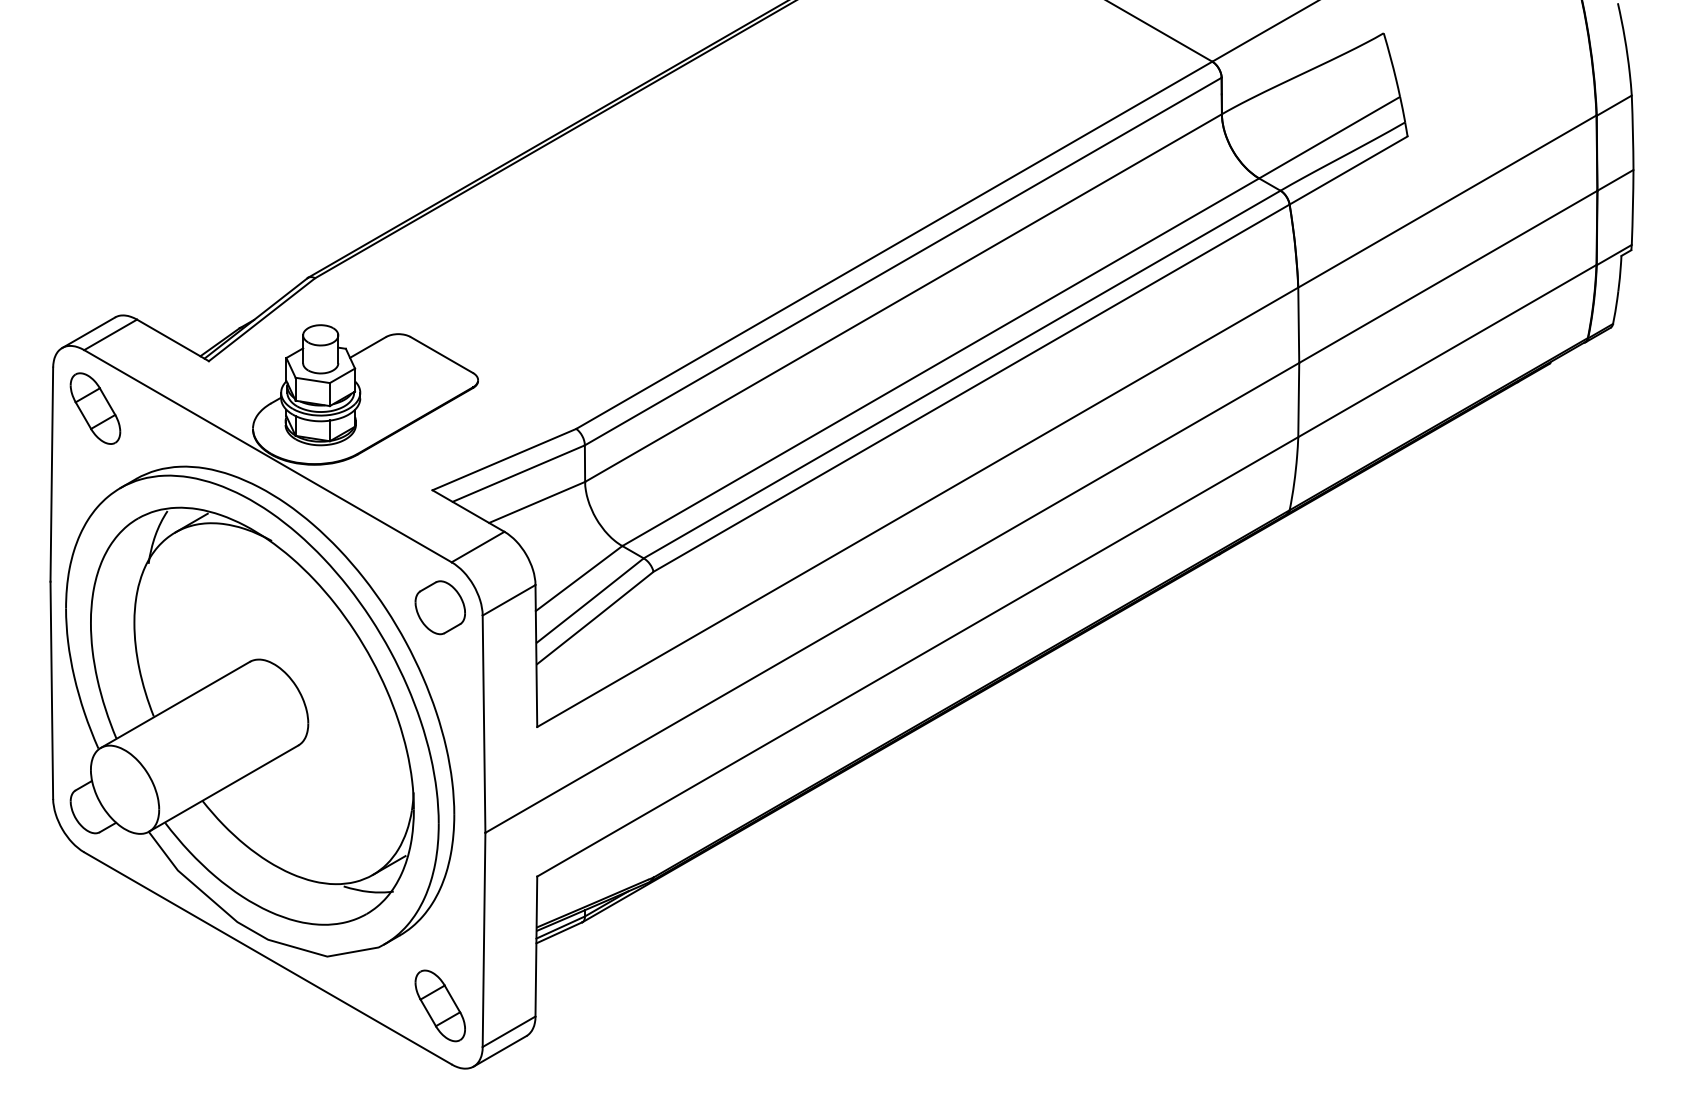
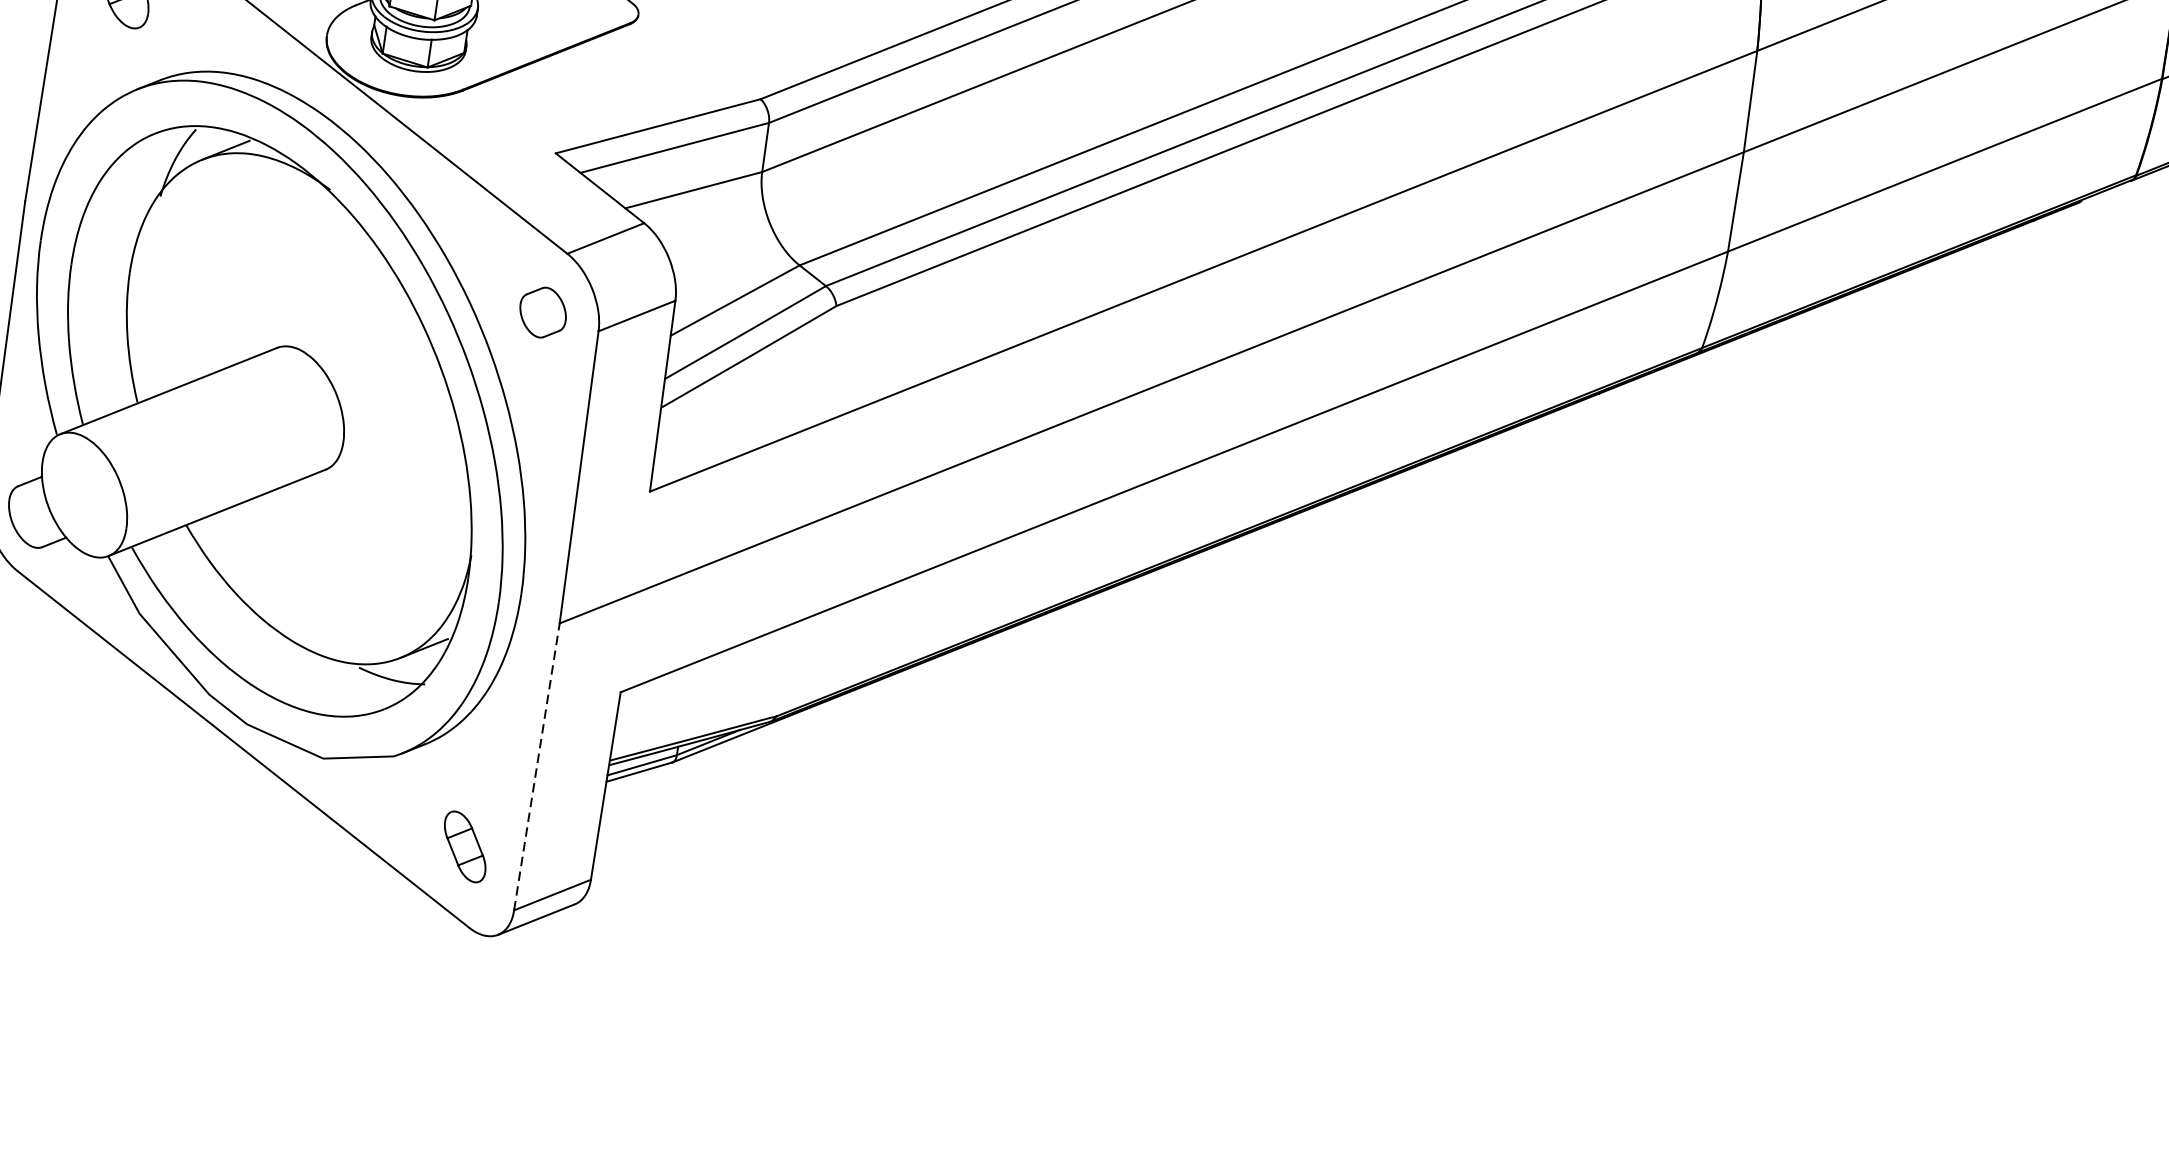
part: (439, 607) -> (542, 312), size x0.7
line: (484, 939) -> (537, 766), solid -> dashed
part: (439, 1005) -> (464, 846), size x0.7

